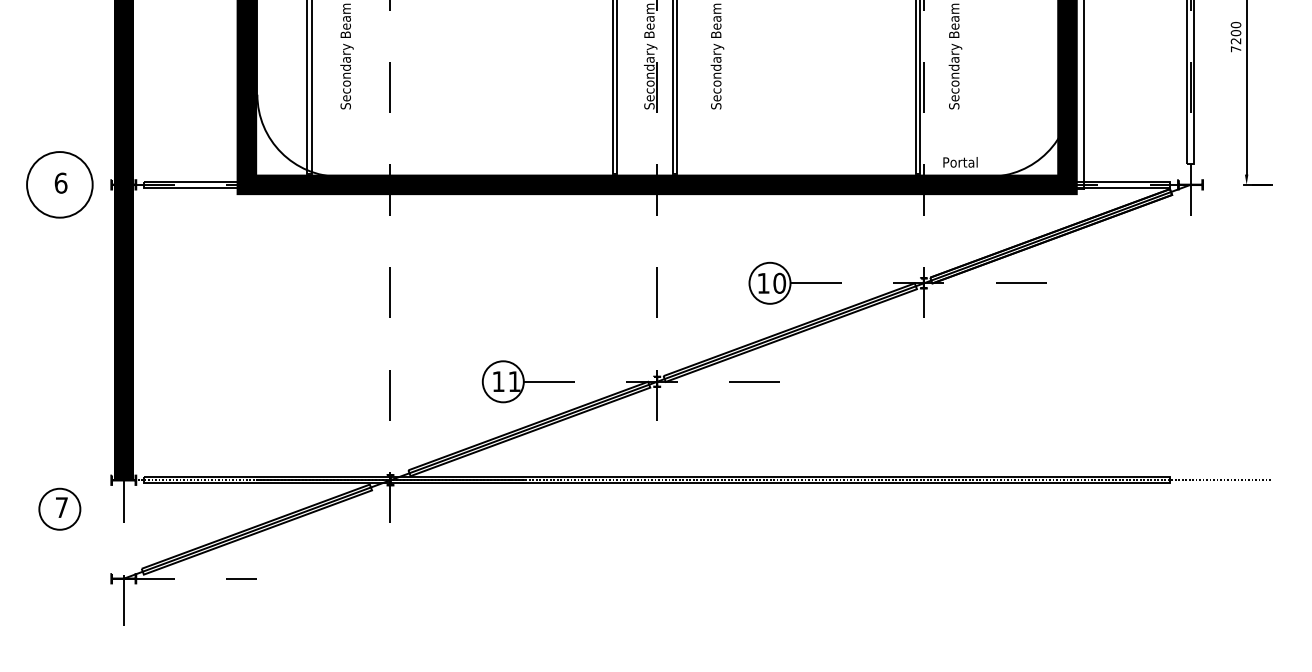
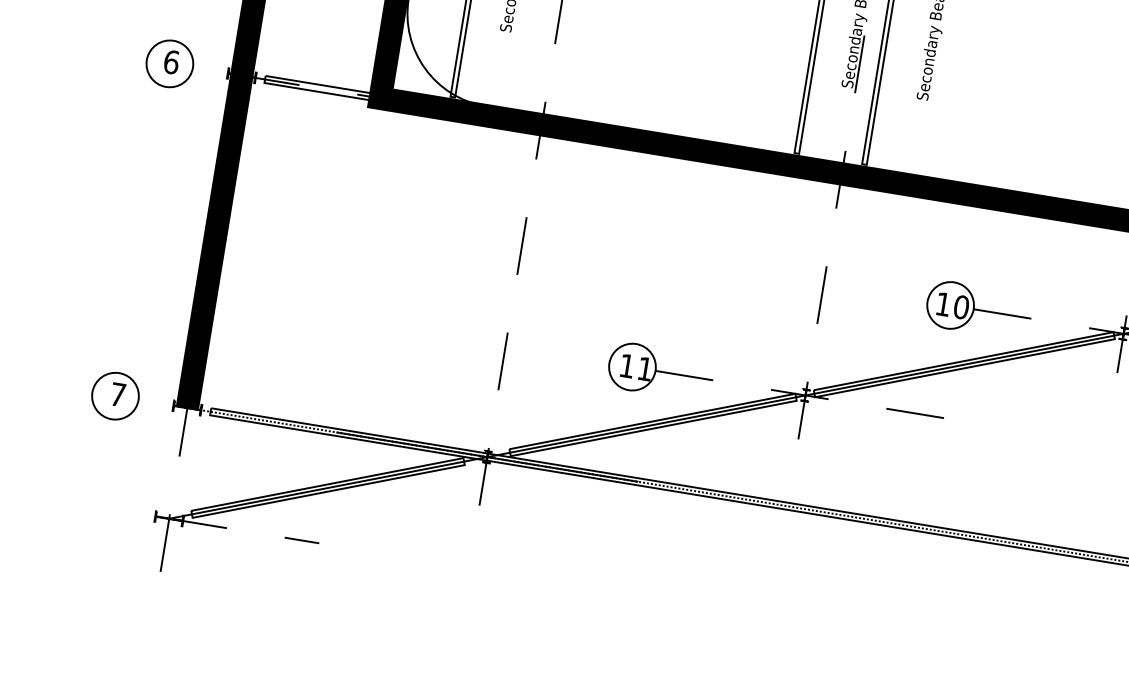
circle: (59, 184) -> (169, 63), size x0.62
part: (59, 508) -> (115, 395), moved

